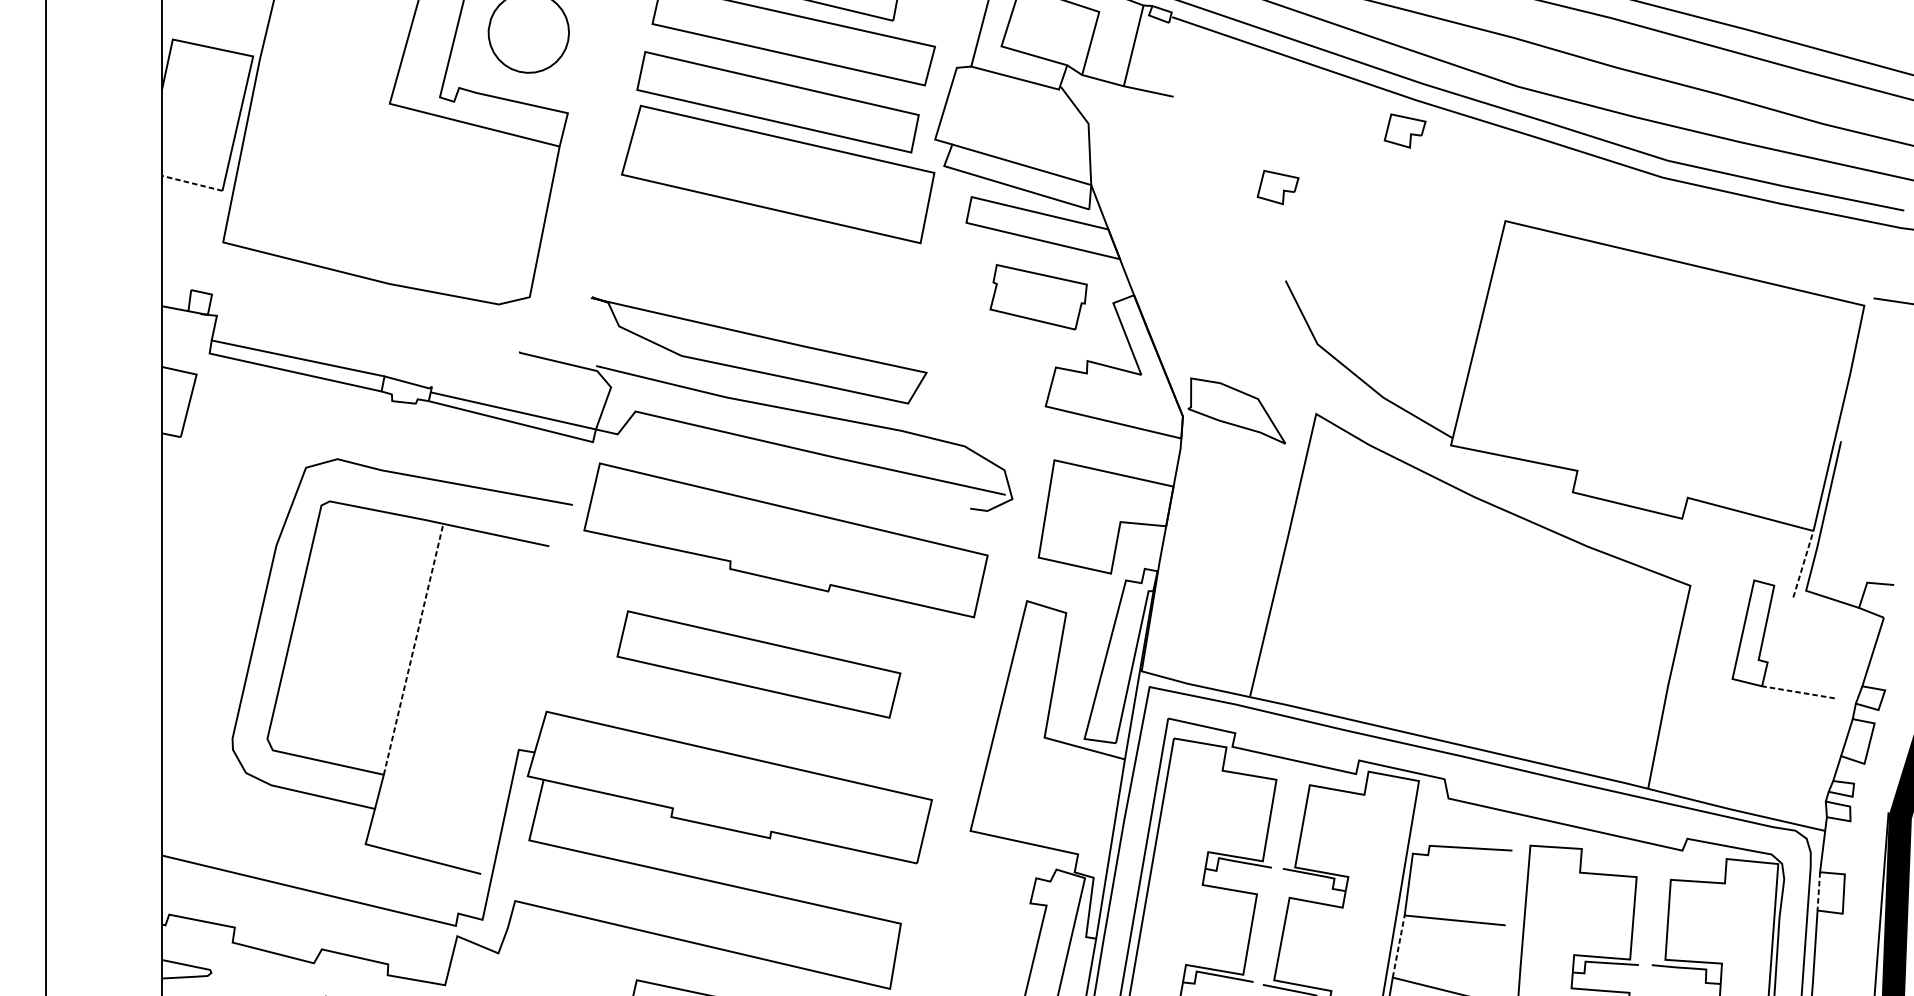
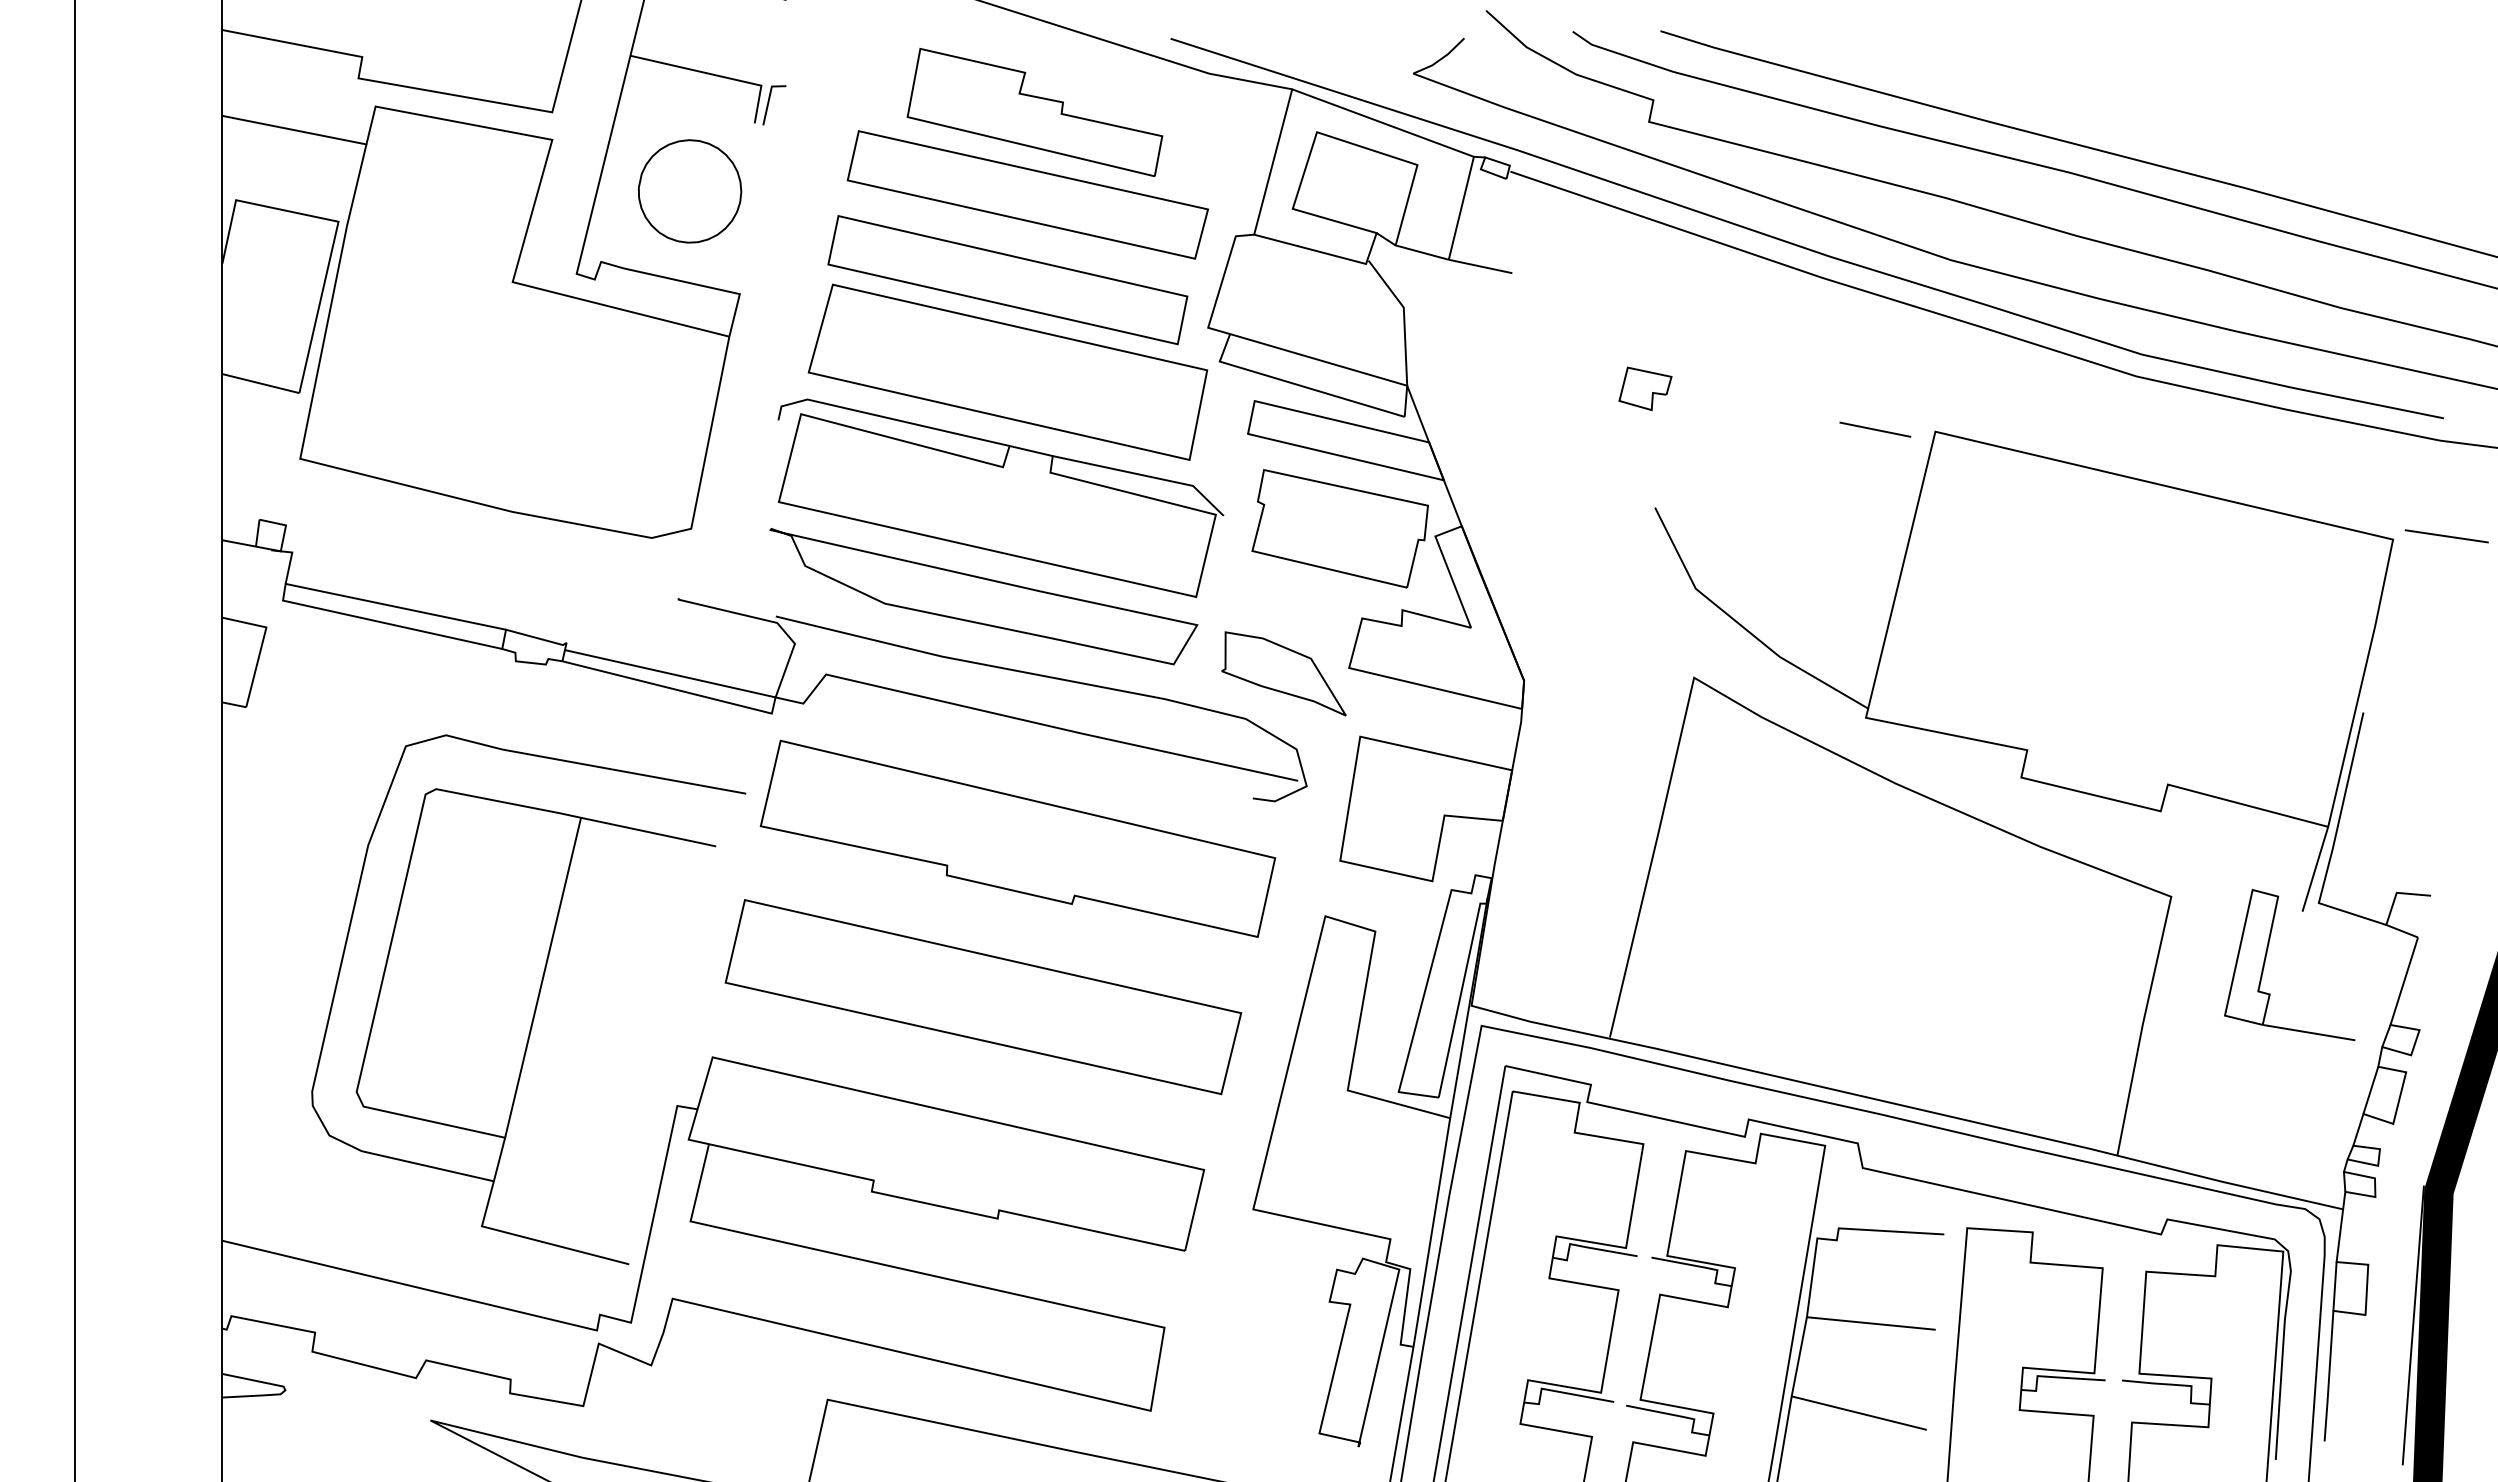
part: (1405, 130) -> (1807, 316), removed
line: (191, 183) -> (260, 383), dashed -> solid
line: (1458, 219) -> (1875, 429), added
part: (772, 272) -> (1000, 497), added
part: (1038, 297) -> (1339, 528), size x1.43
part: (1236, 410) -> (1283, 673), moved
line: (1803, 563) -> (2315, 868), dashed -> solid
line: (413, 649) -> (543, 977), dashed -> solid
part: (758, 664) -> (983, 997), size x1.43
line: (1798, 692) -> (2309, 1032), dashed -> solid
line: (1818, 891) -> (2334, 1286), dashed -> solid
line: (1398, 946) -> (1799, 1356), dashed -> solid

